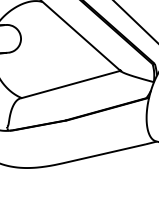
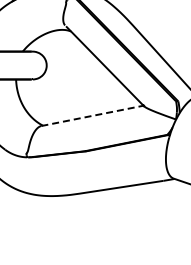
line: (70, 84) -> (92, 115), solid -> dashed

